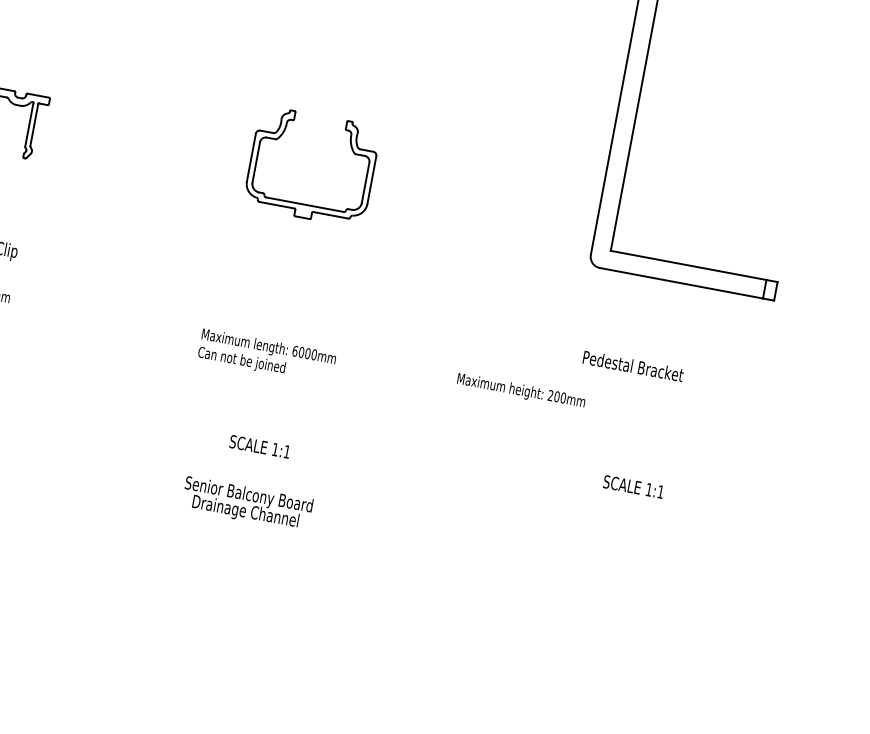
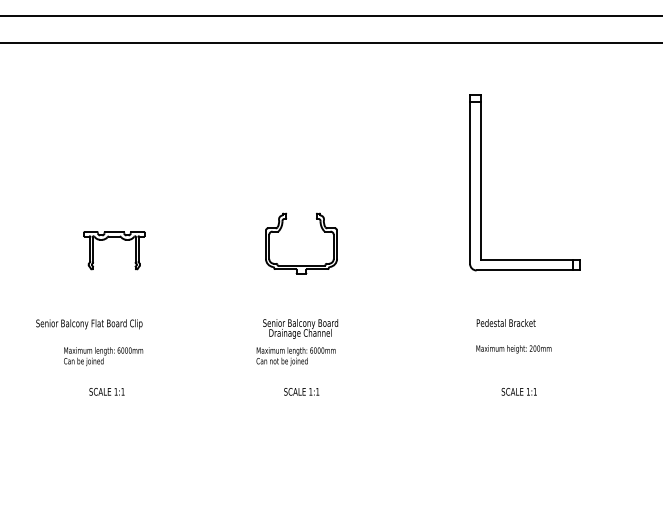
text: (520, 391) -> (513, 349), moved
text: (259, 446) -> (301, 391), moved
text: (247, 503) -> (300, 328), moved

